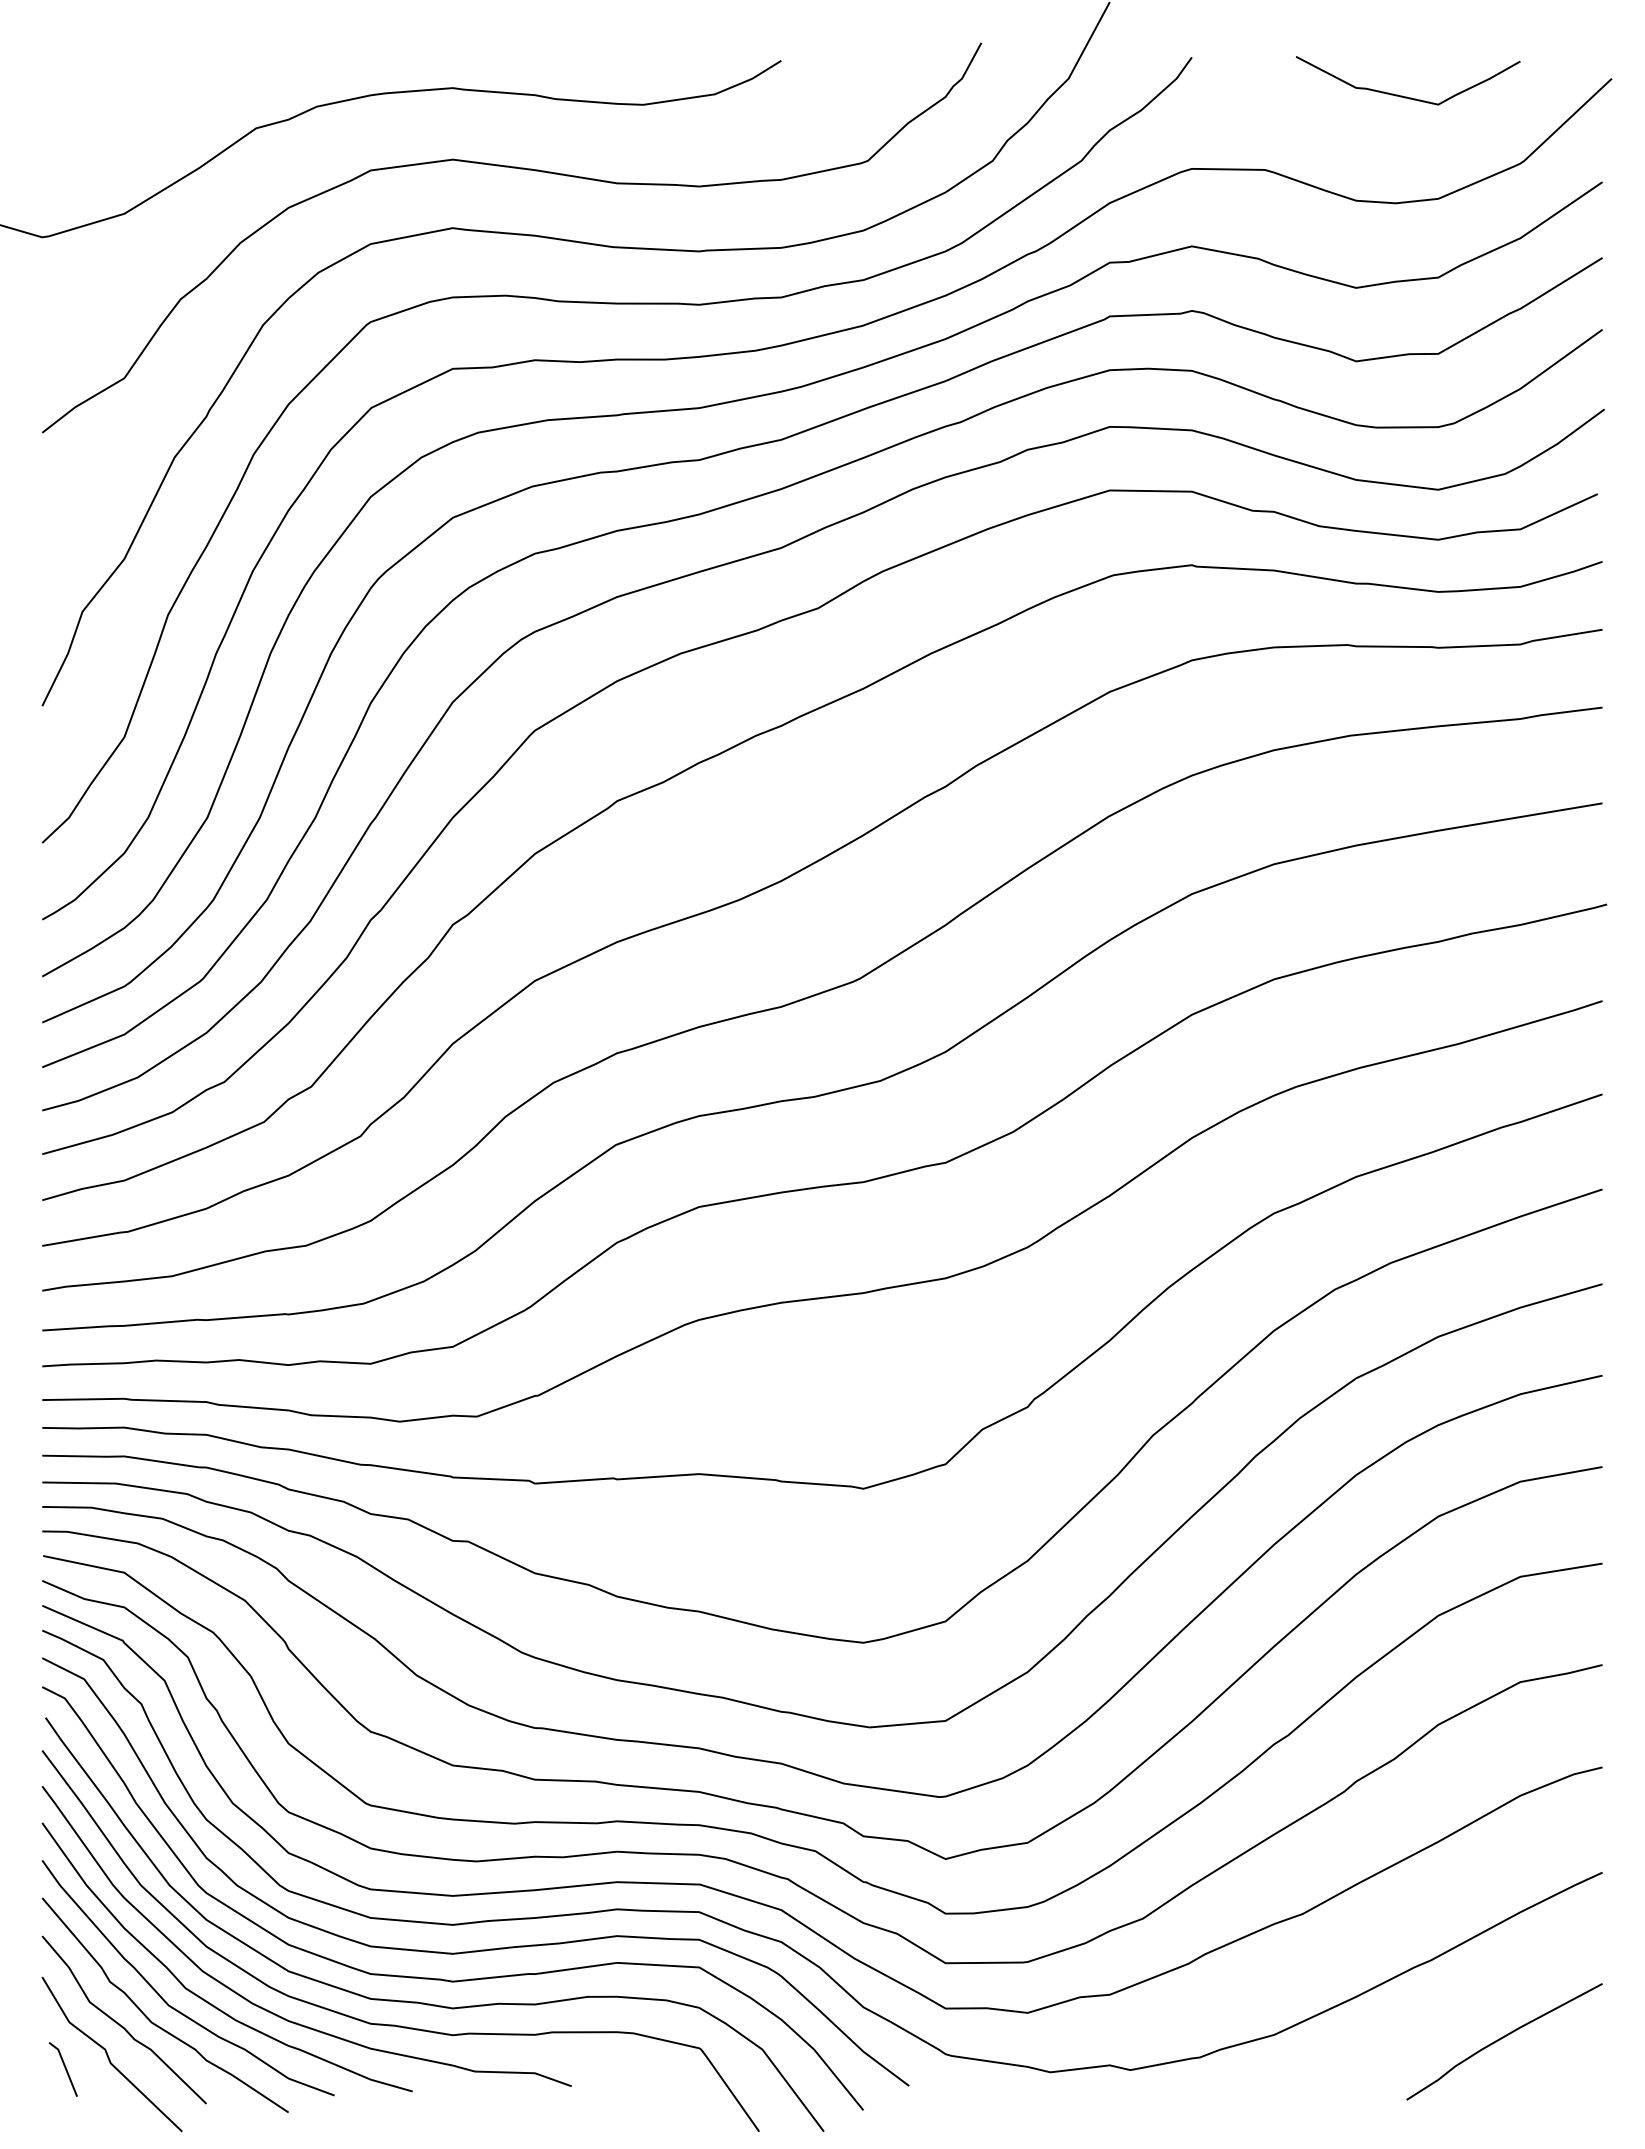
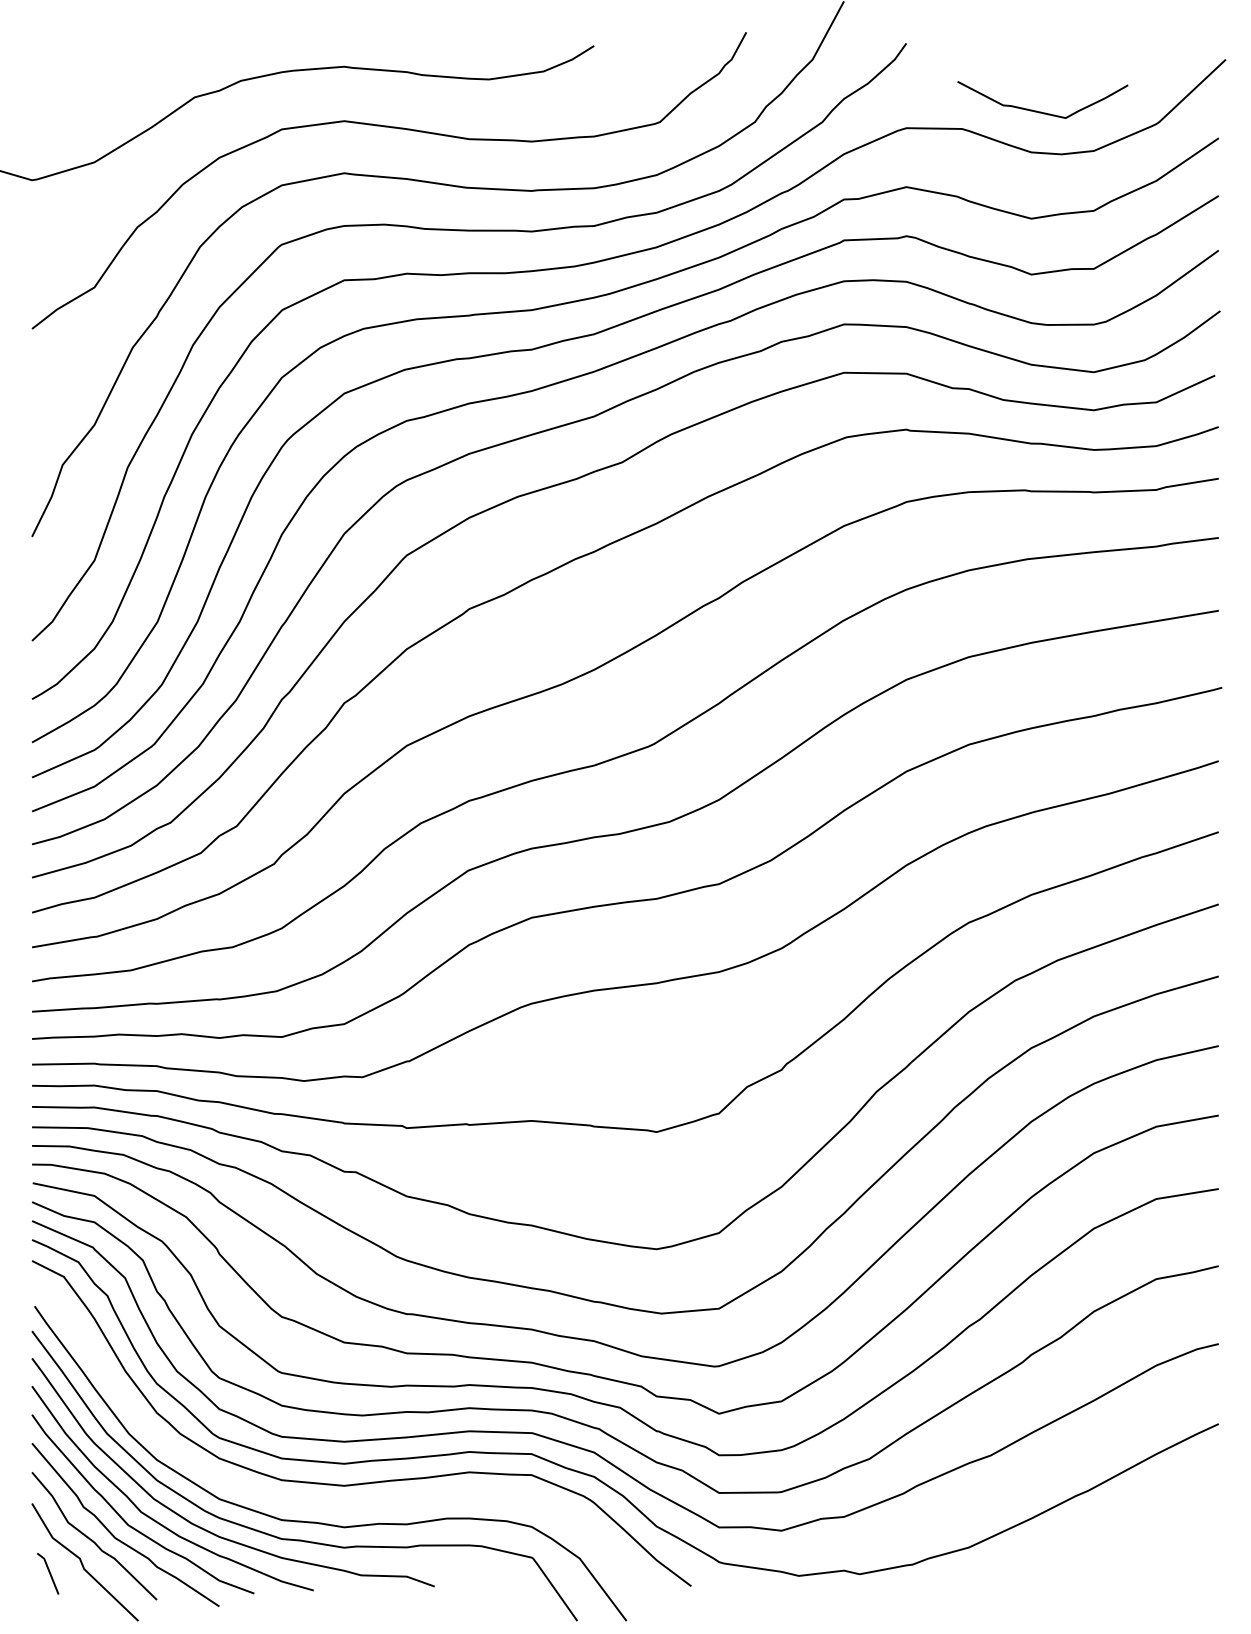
curve: (1402, 95) -> (1038, 111), moved
curve: (441, 1978) -> (335, 1504), removed
curve: (1503, 2038) -> (1143, 1550), removed

